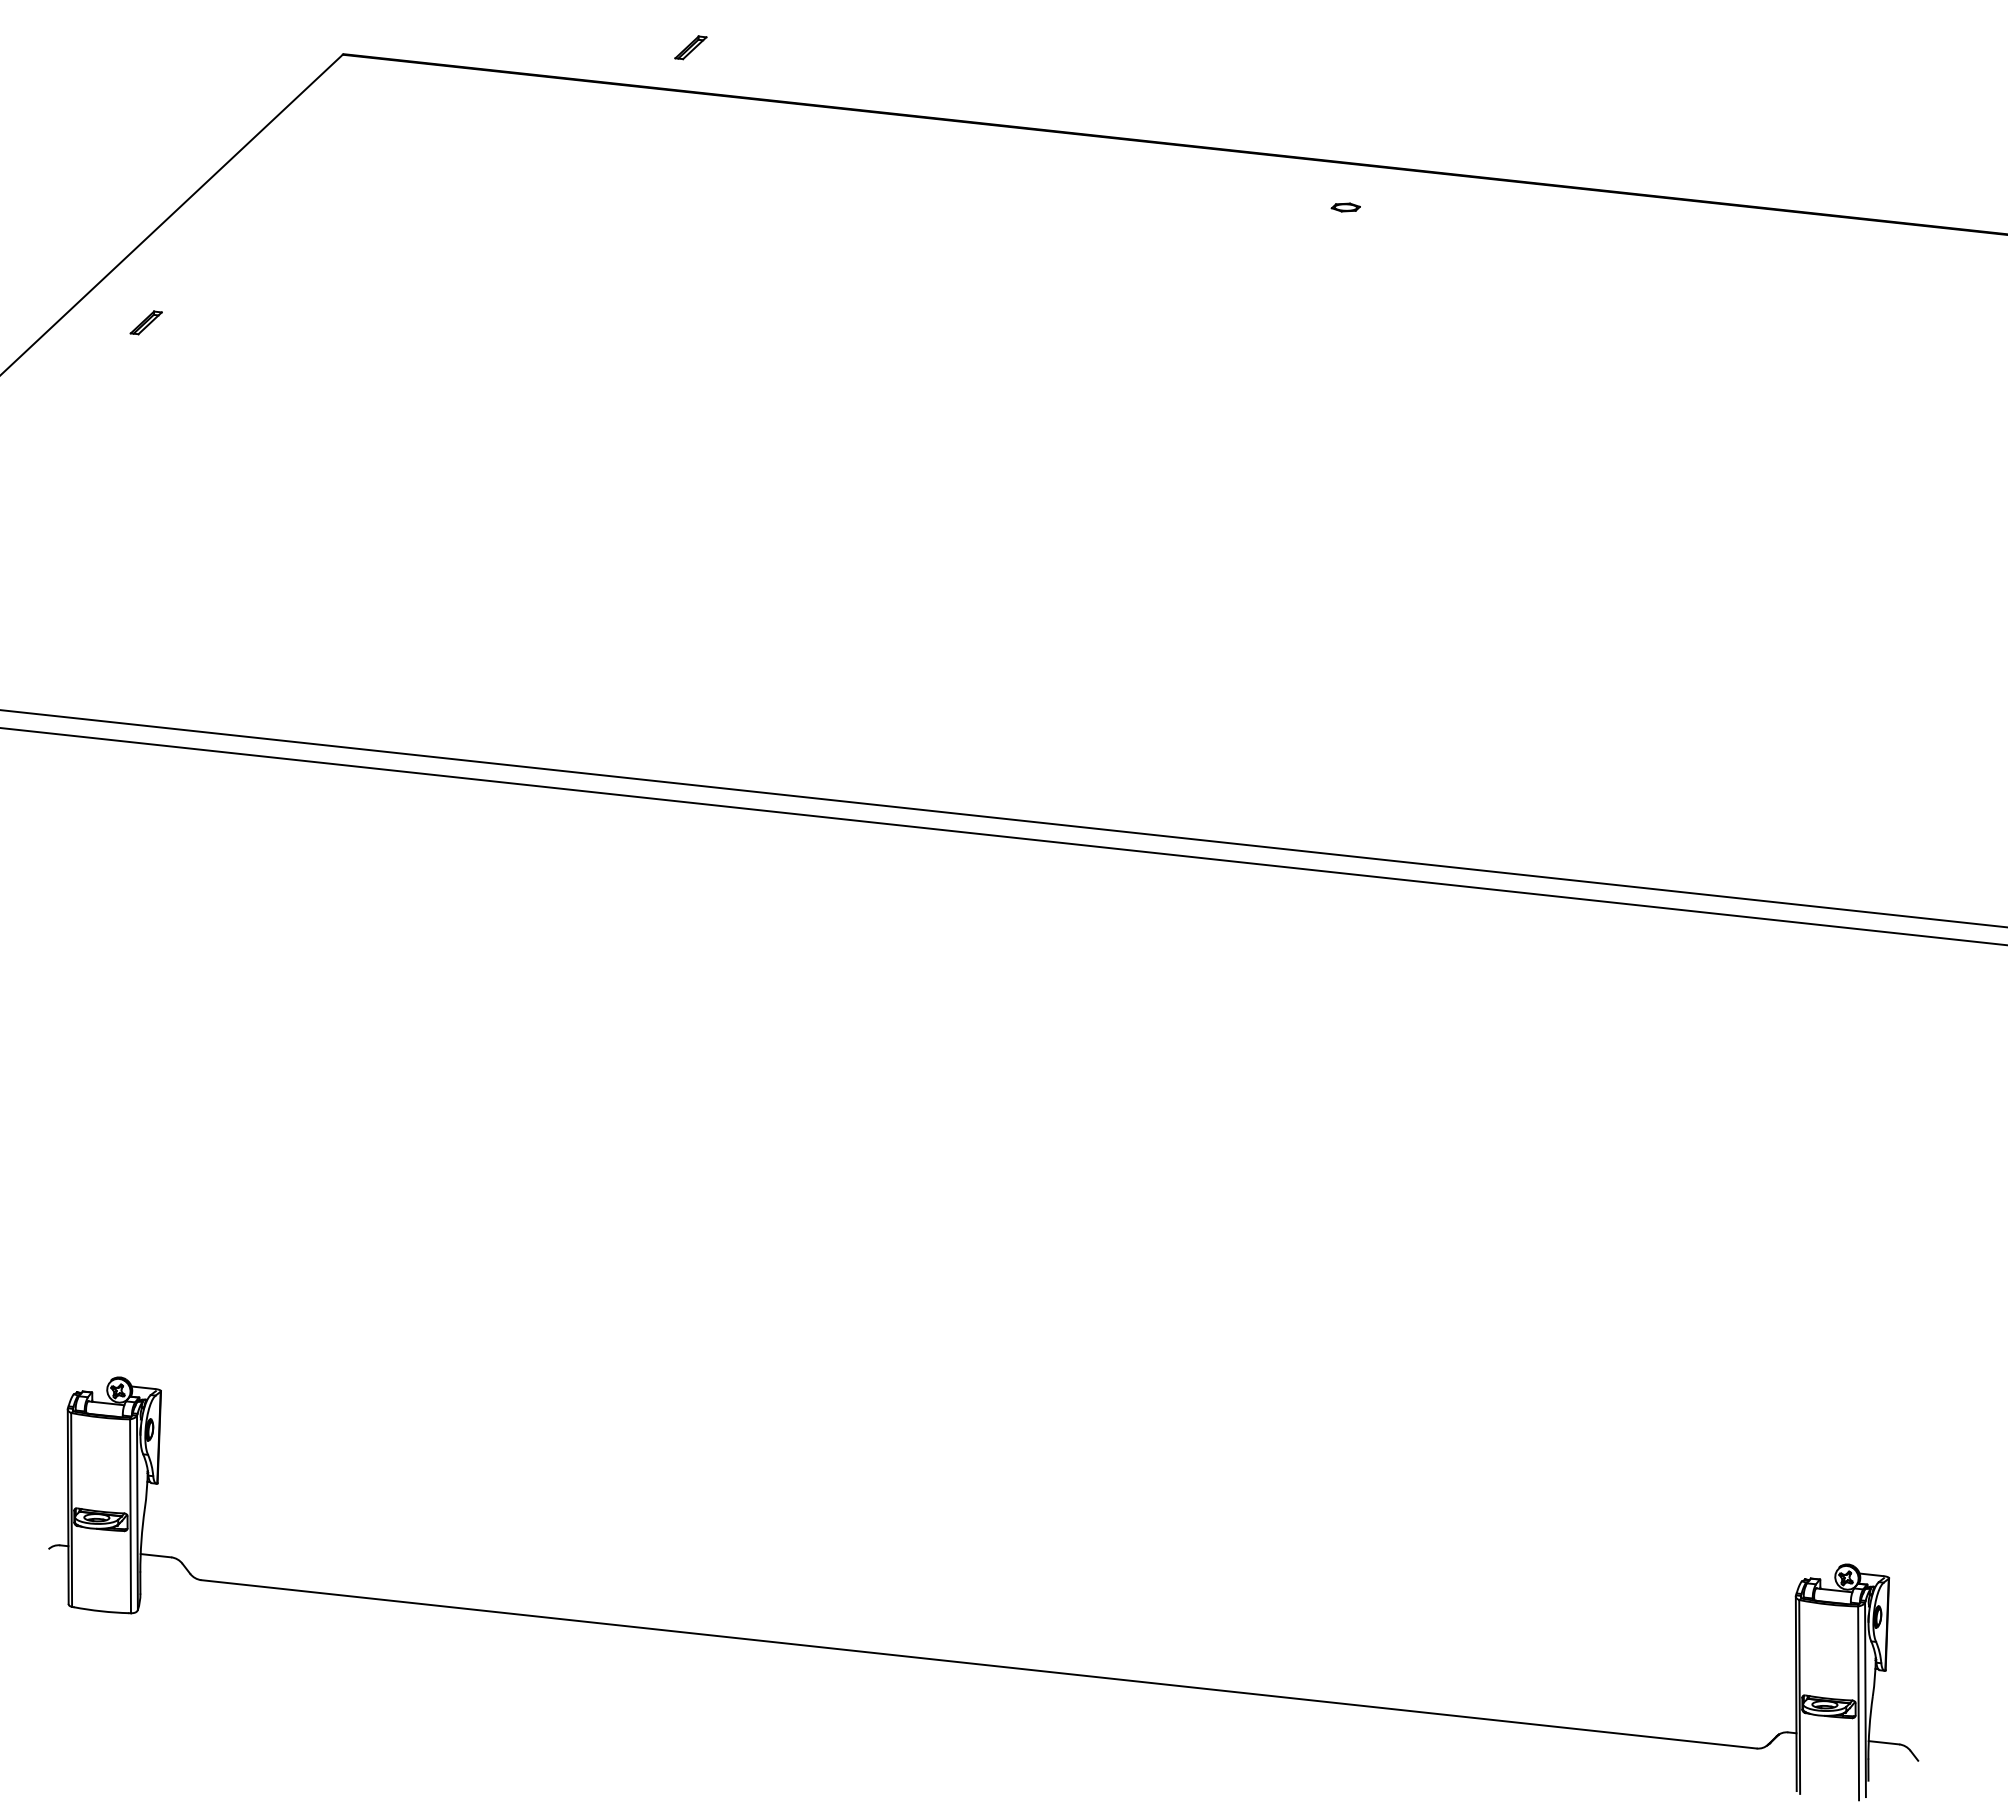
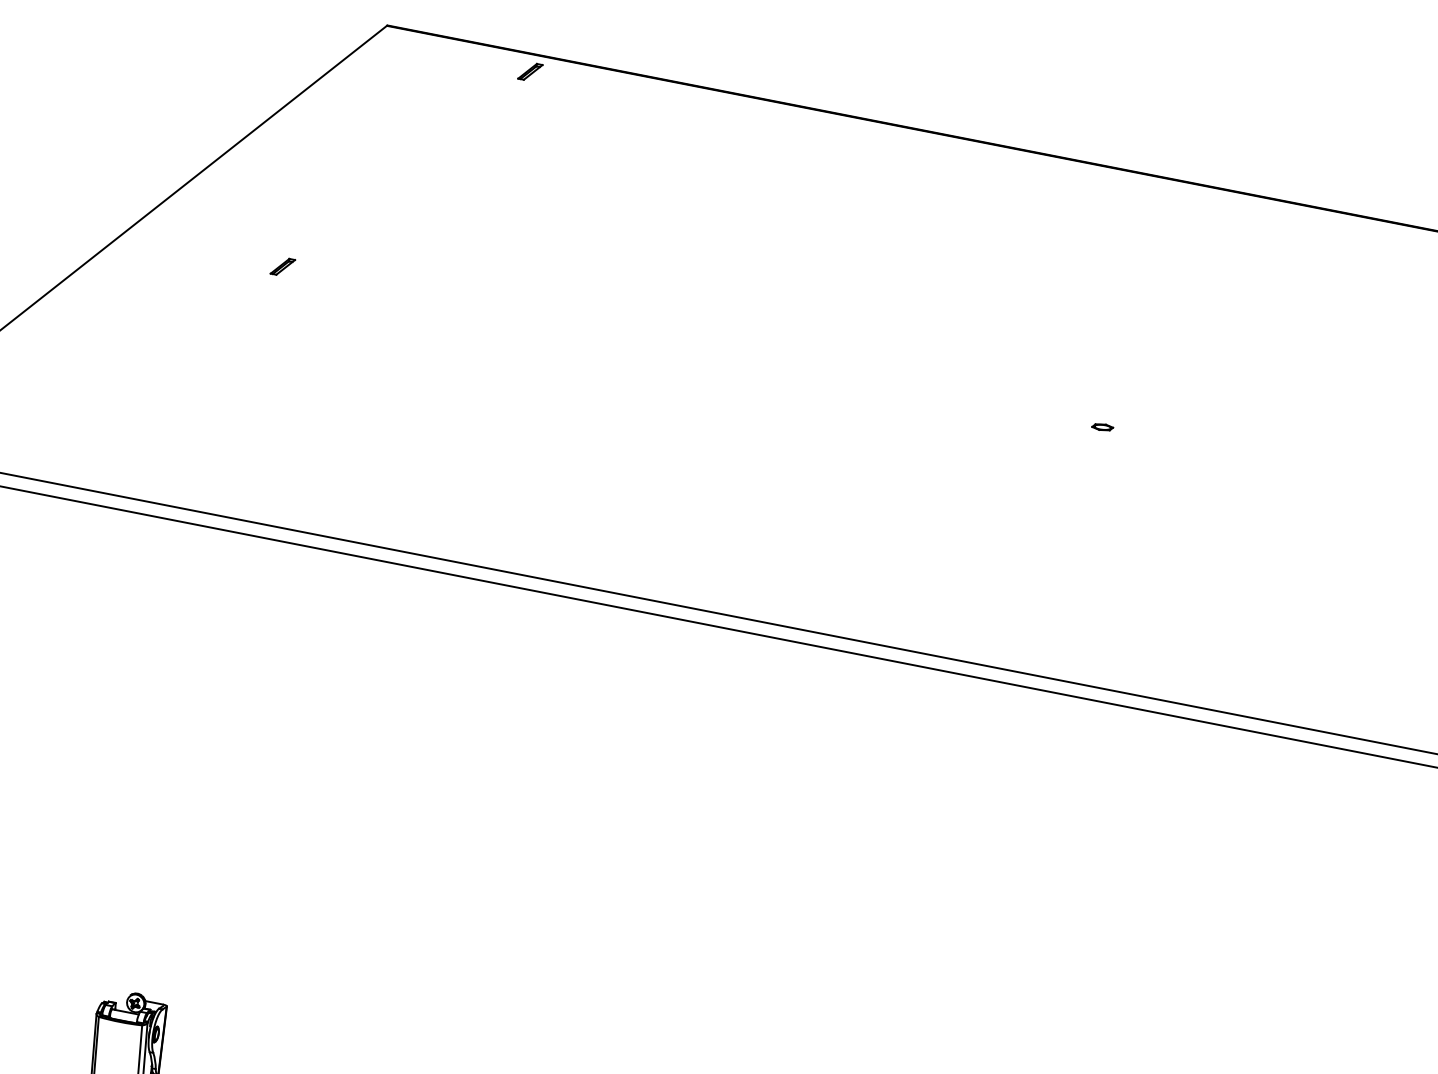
part: (690, 47) -> (530, 71), moved
part: (1345, 207) -> (1102, 427), moved
part: (145, 322) -> (282, 266), moved

